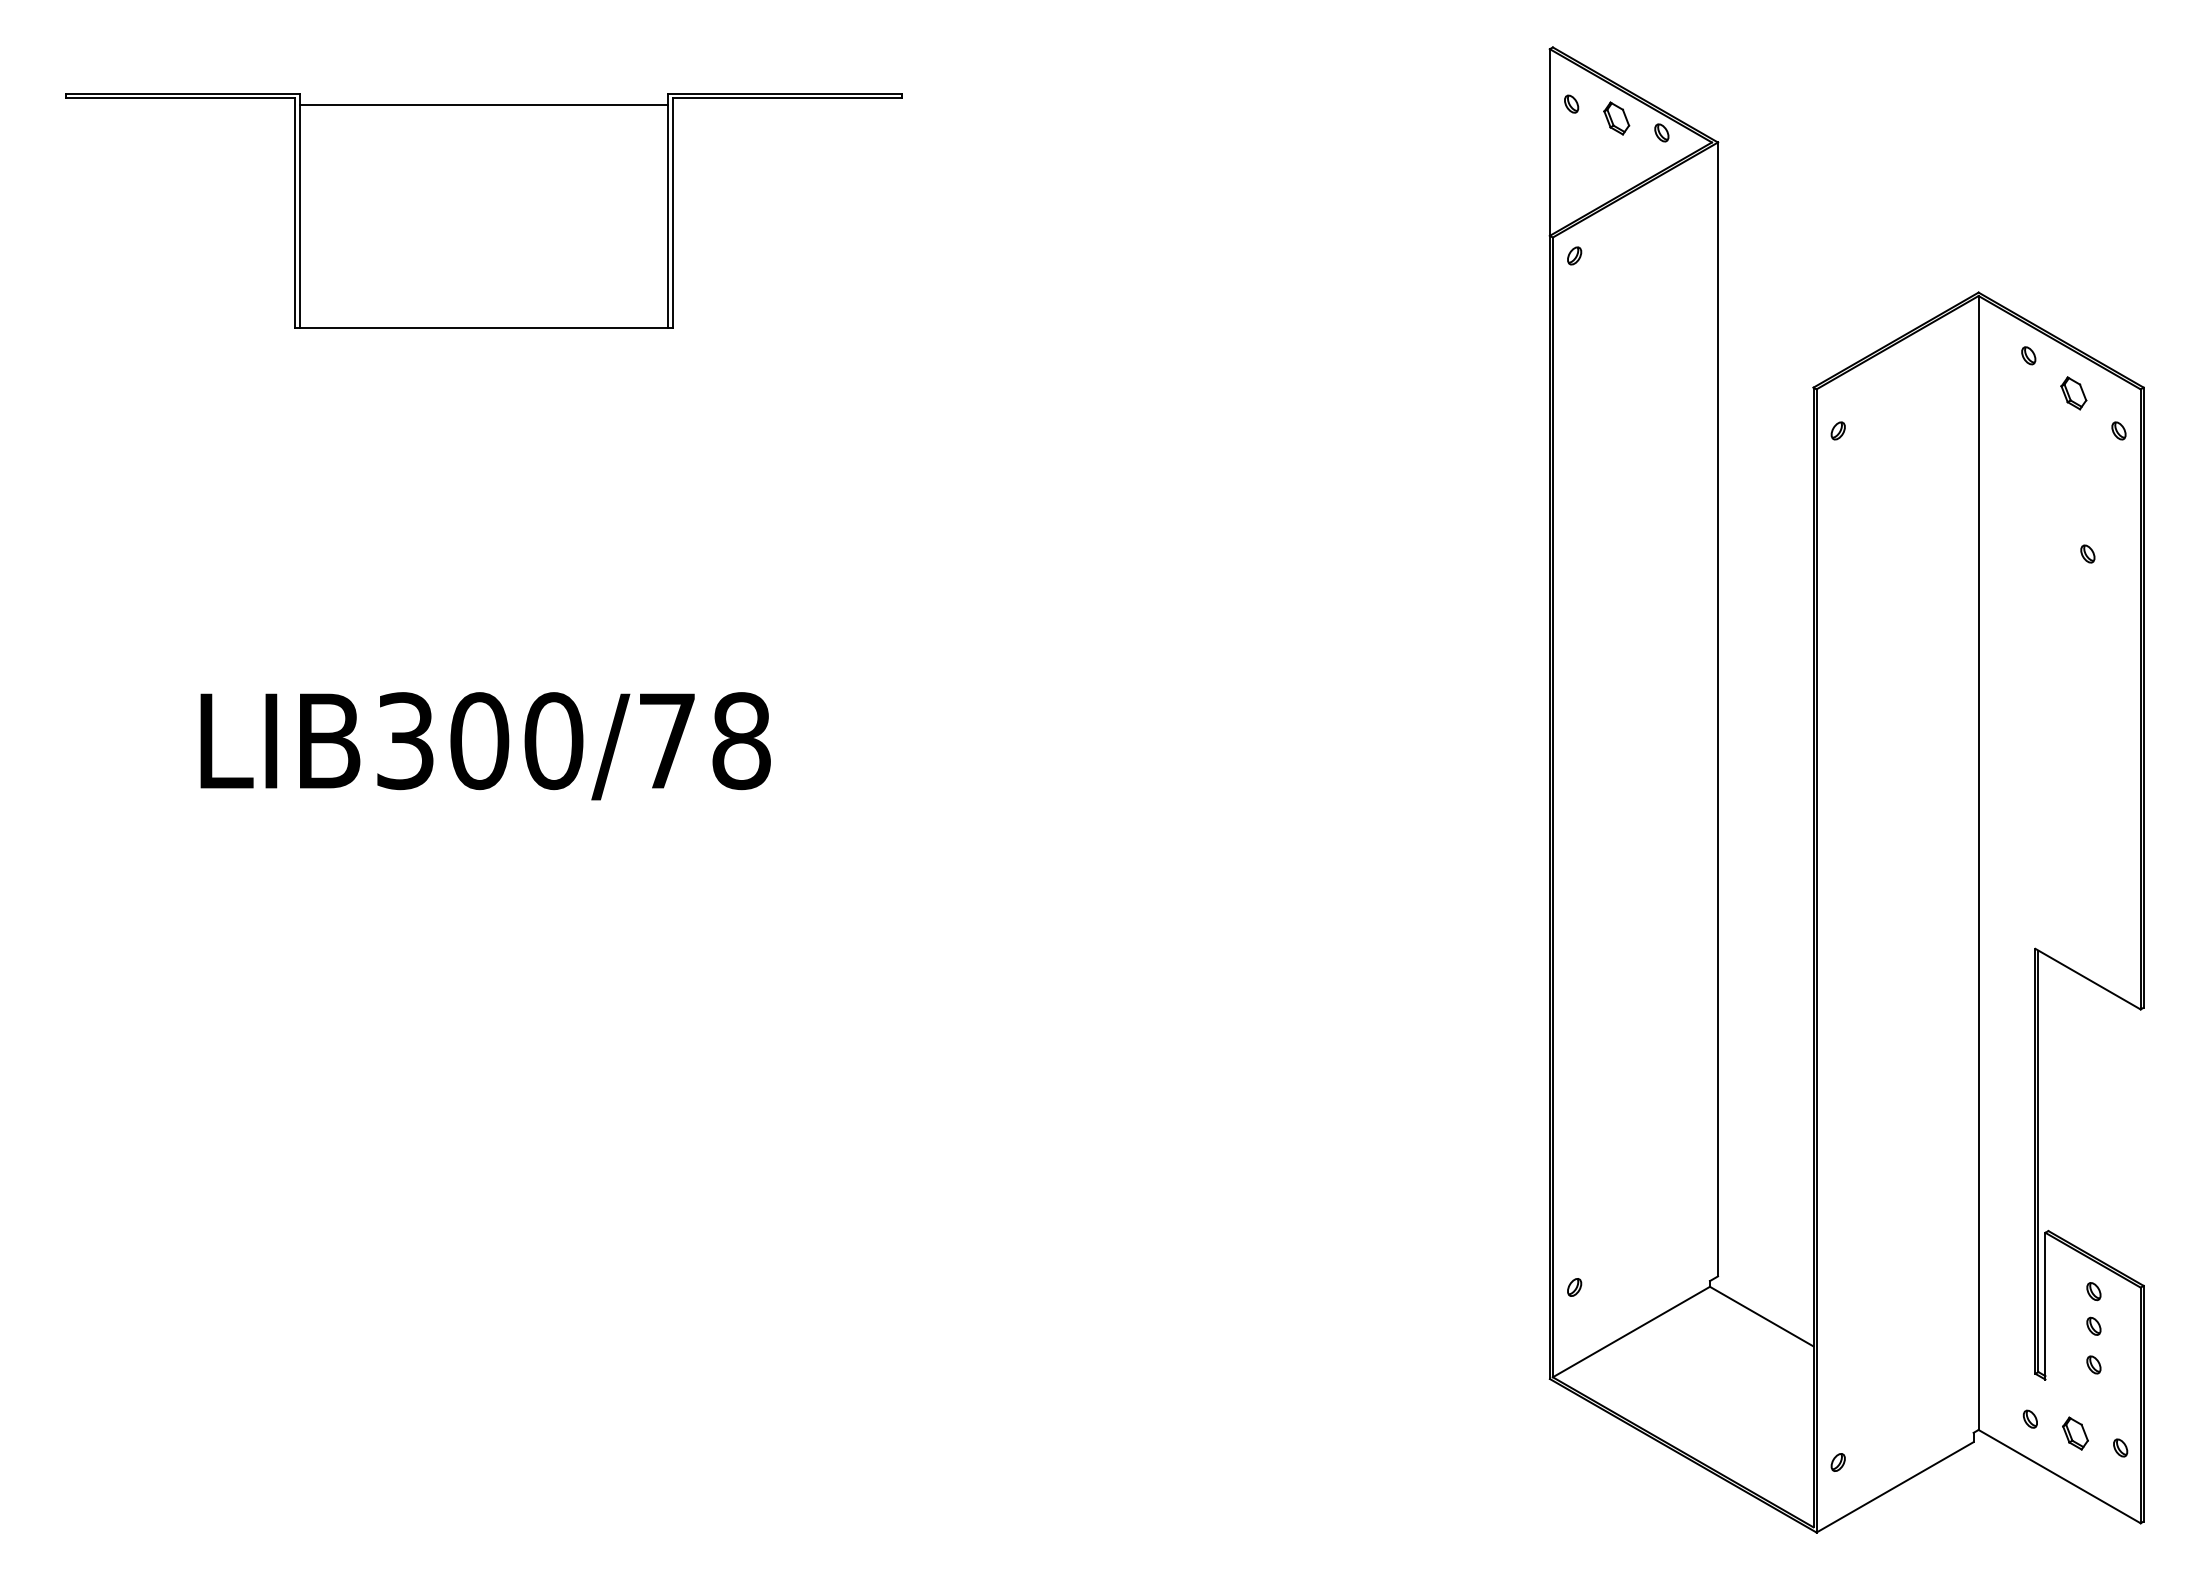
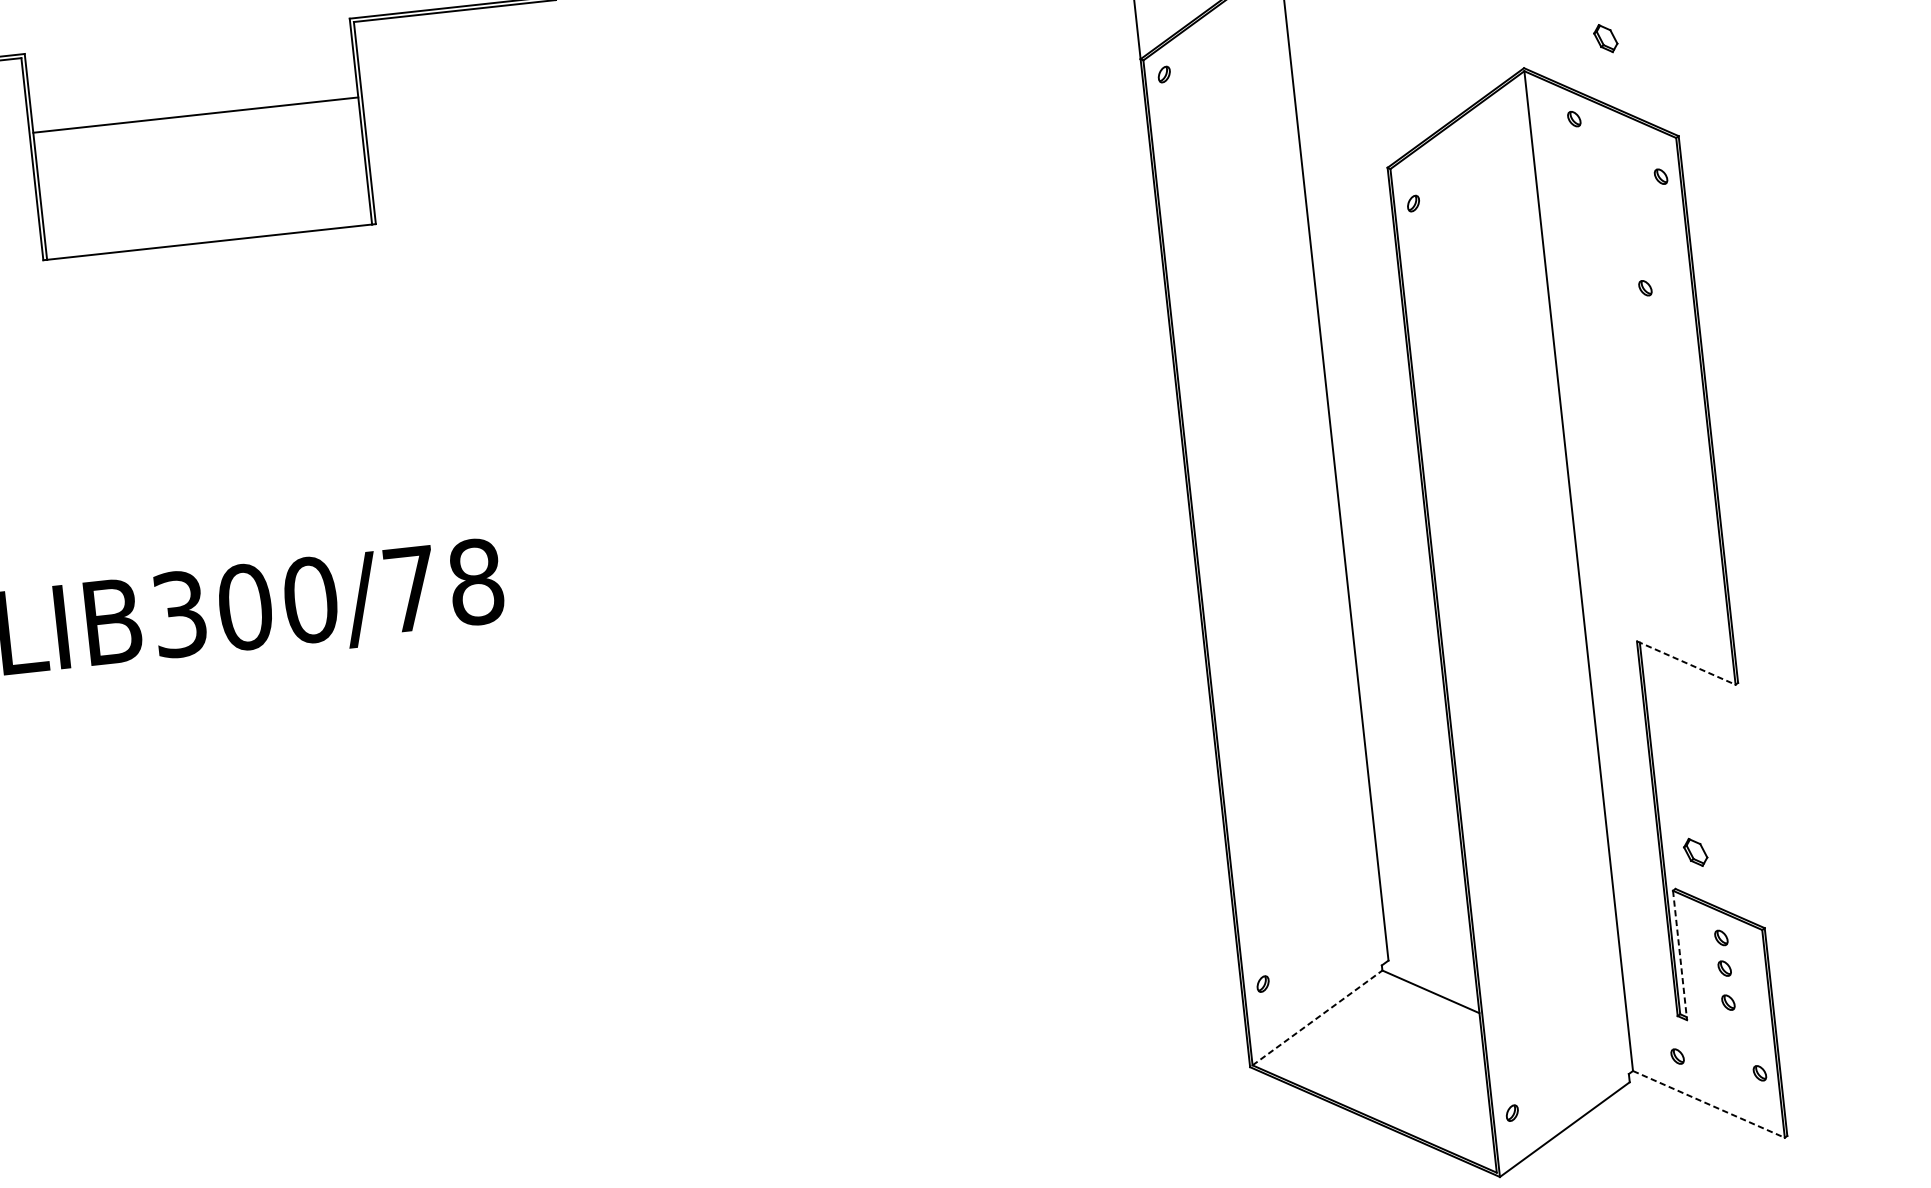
line: (483, 105) -> (195, 115), moved
part: (2073, 393) -> (1605, 38), moved
line: (2088, 979) -> (1686, 663), solid -> dashed
line: (2045, 1306) -> (1680, 955), solid -> dashed
line: (1631, 1332) -> (1317, 1018), solid -> dashed
part: (2075, 1433) -> (1695, 852), moved
line: (2060, 1476) -> (1709, 1104), solid -> dashed

